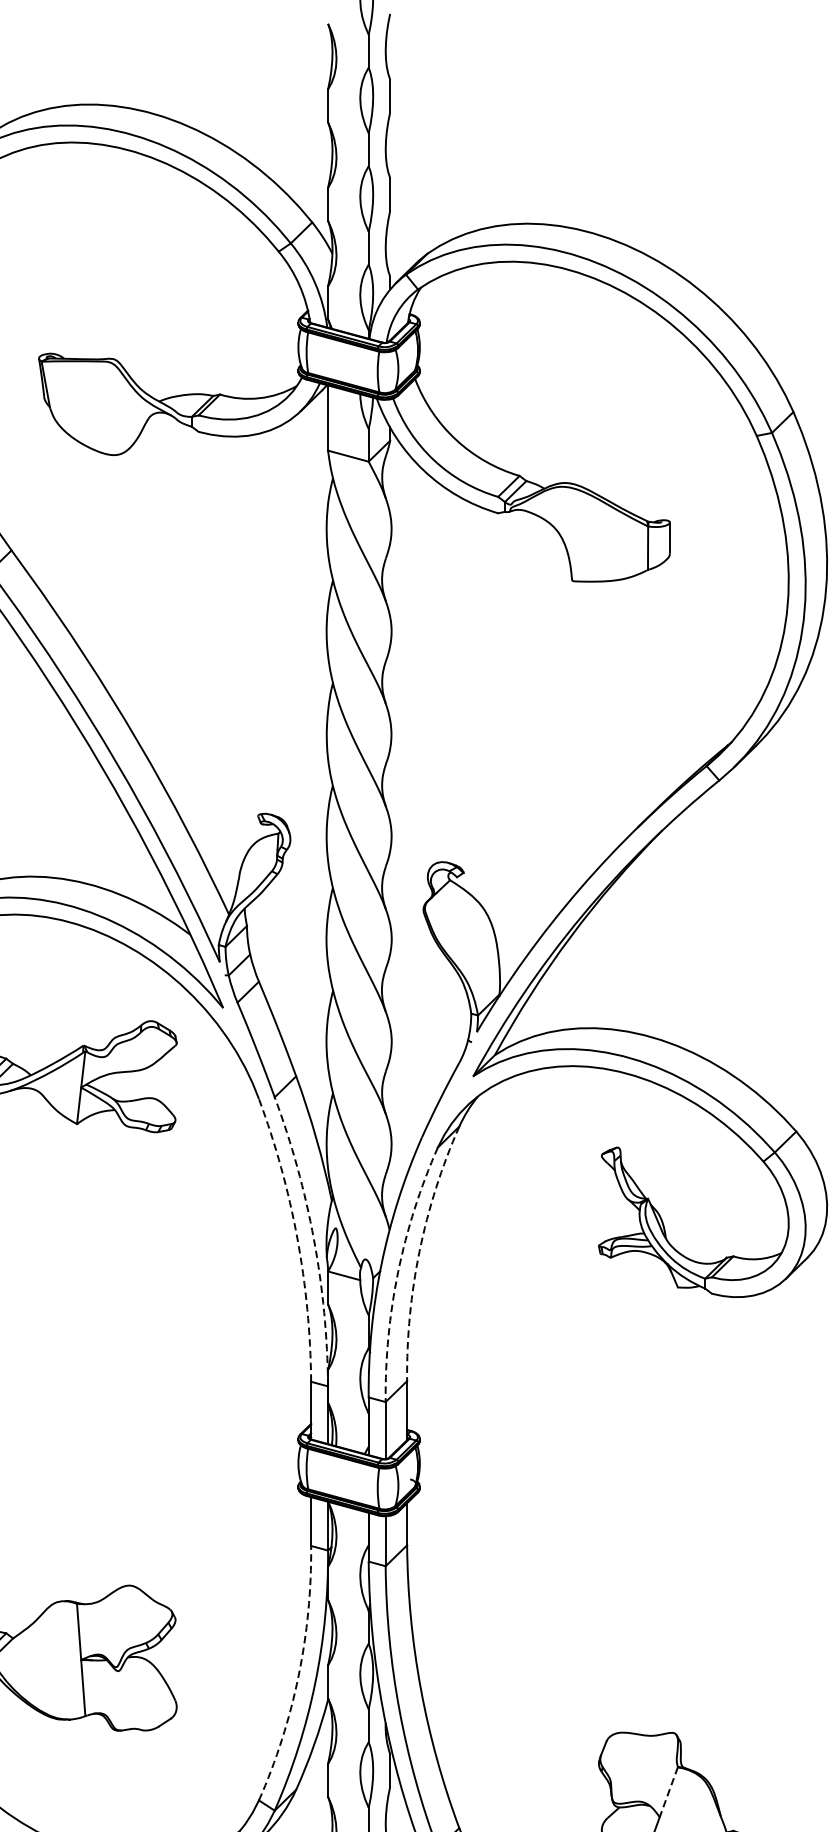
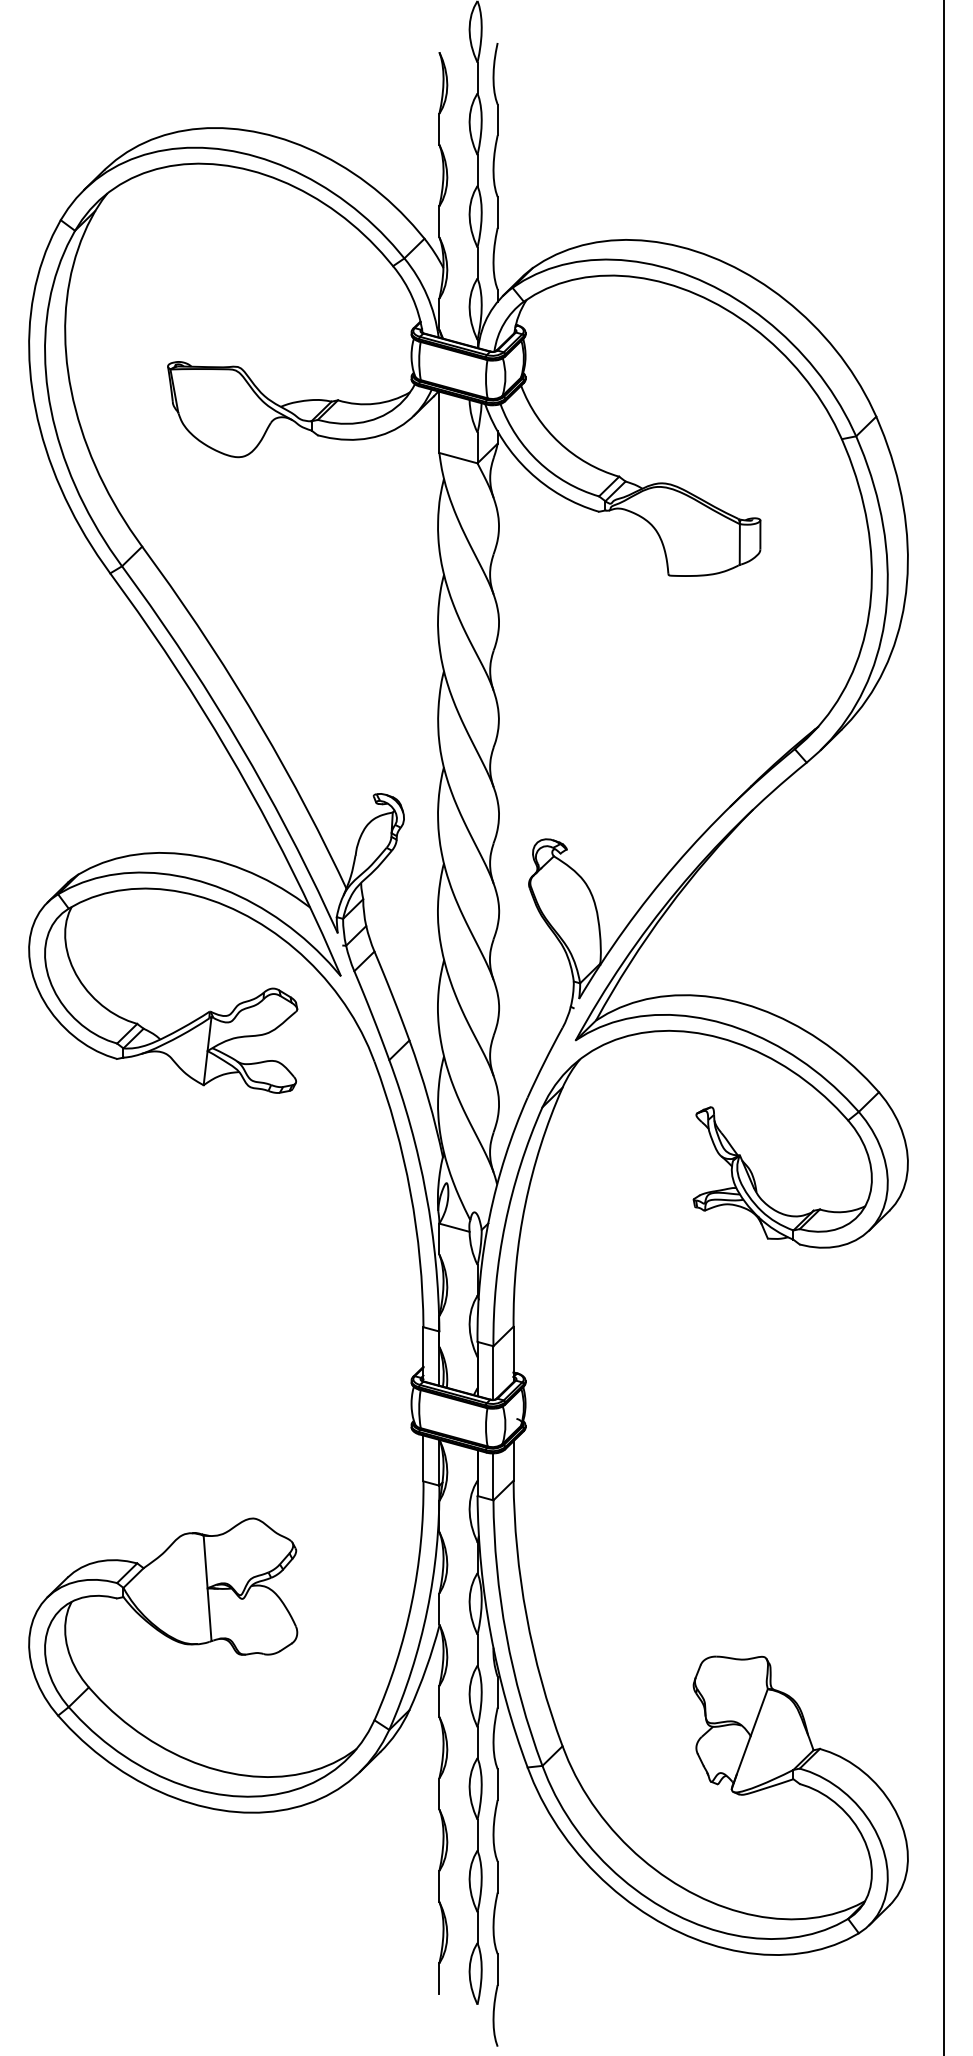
arc: (297, 1238) -> (410, 1192), dashed -> solid
arc: (314, 1239) -> (426, 1193), dashed -> solid
arc: (419, 1251) -> (525, 1204), dashed -> solid
arc: (398, 1272) -> (505, 1224), dashed -> solid
arc: (298, 1676) -> (411, 1603), dashed -> solid
line: (669, 1793) -> (759, 1713), dashed -> solid

